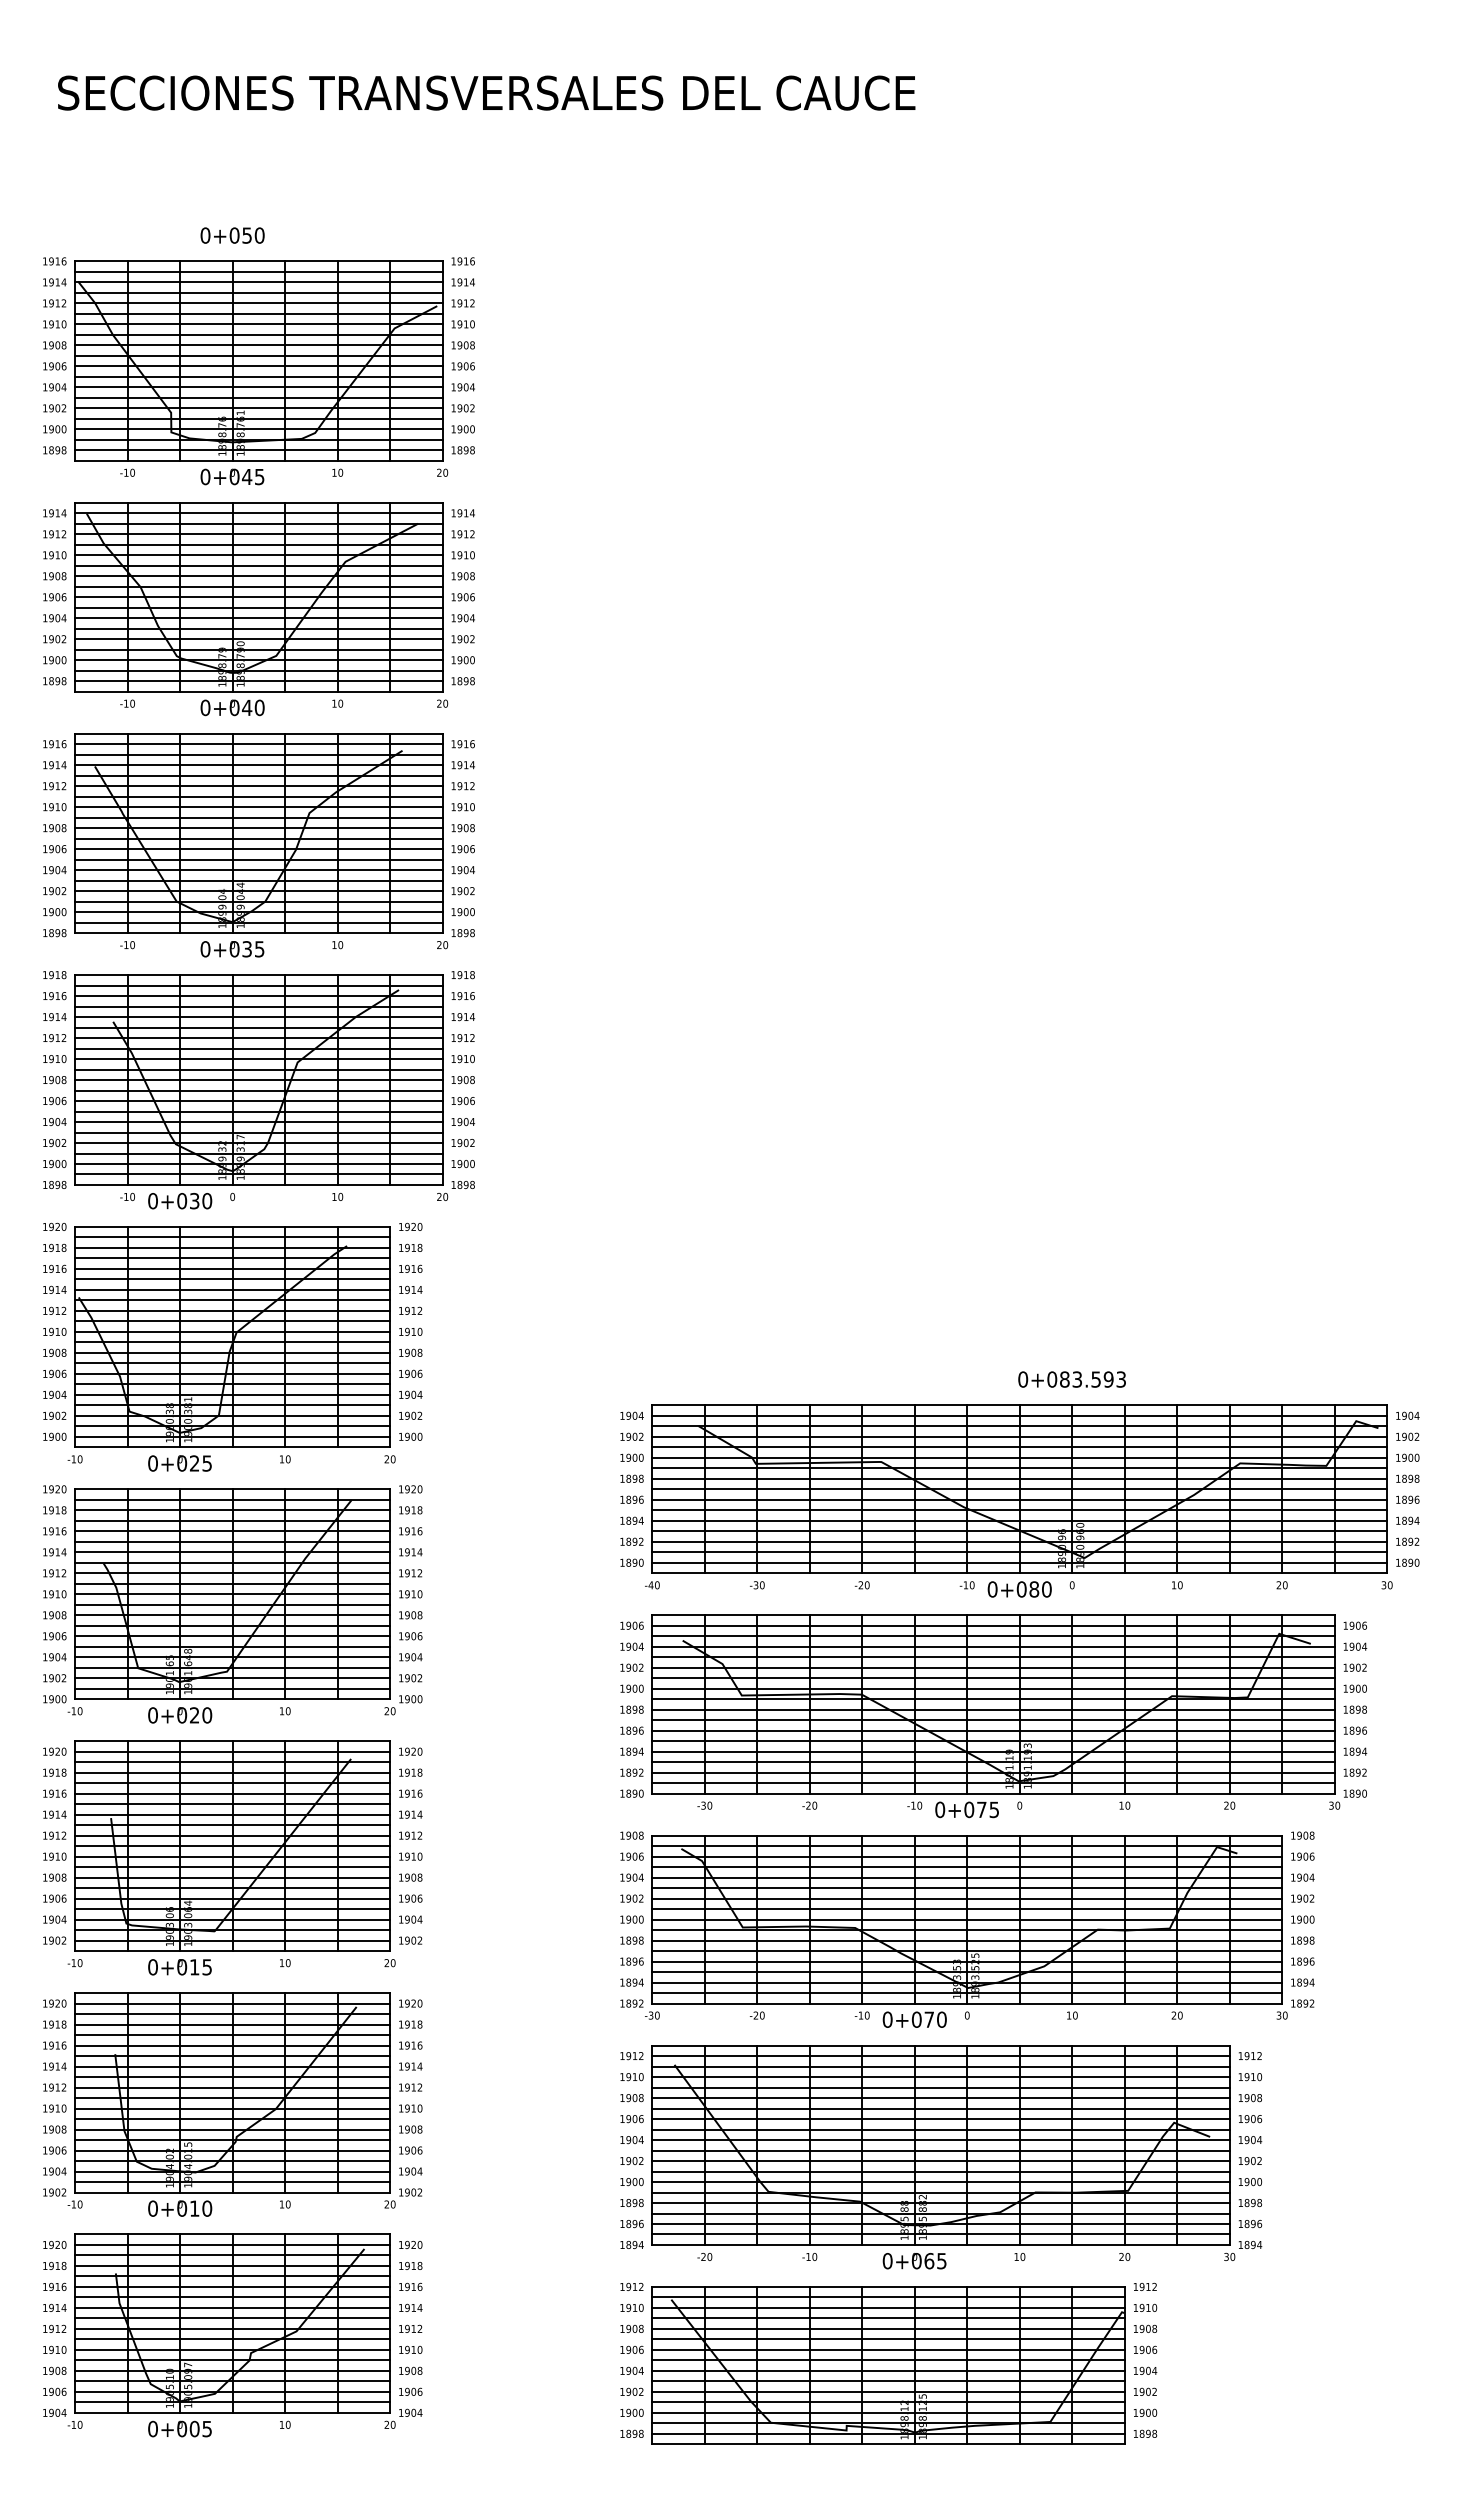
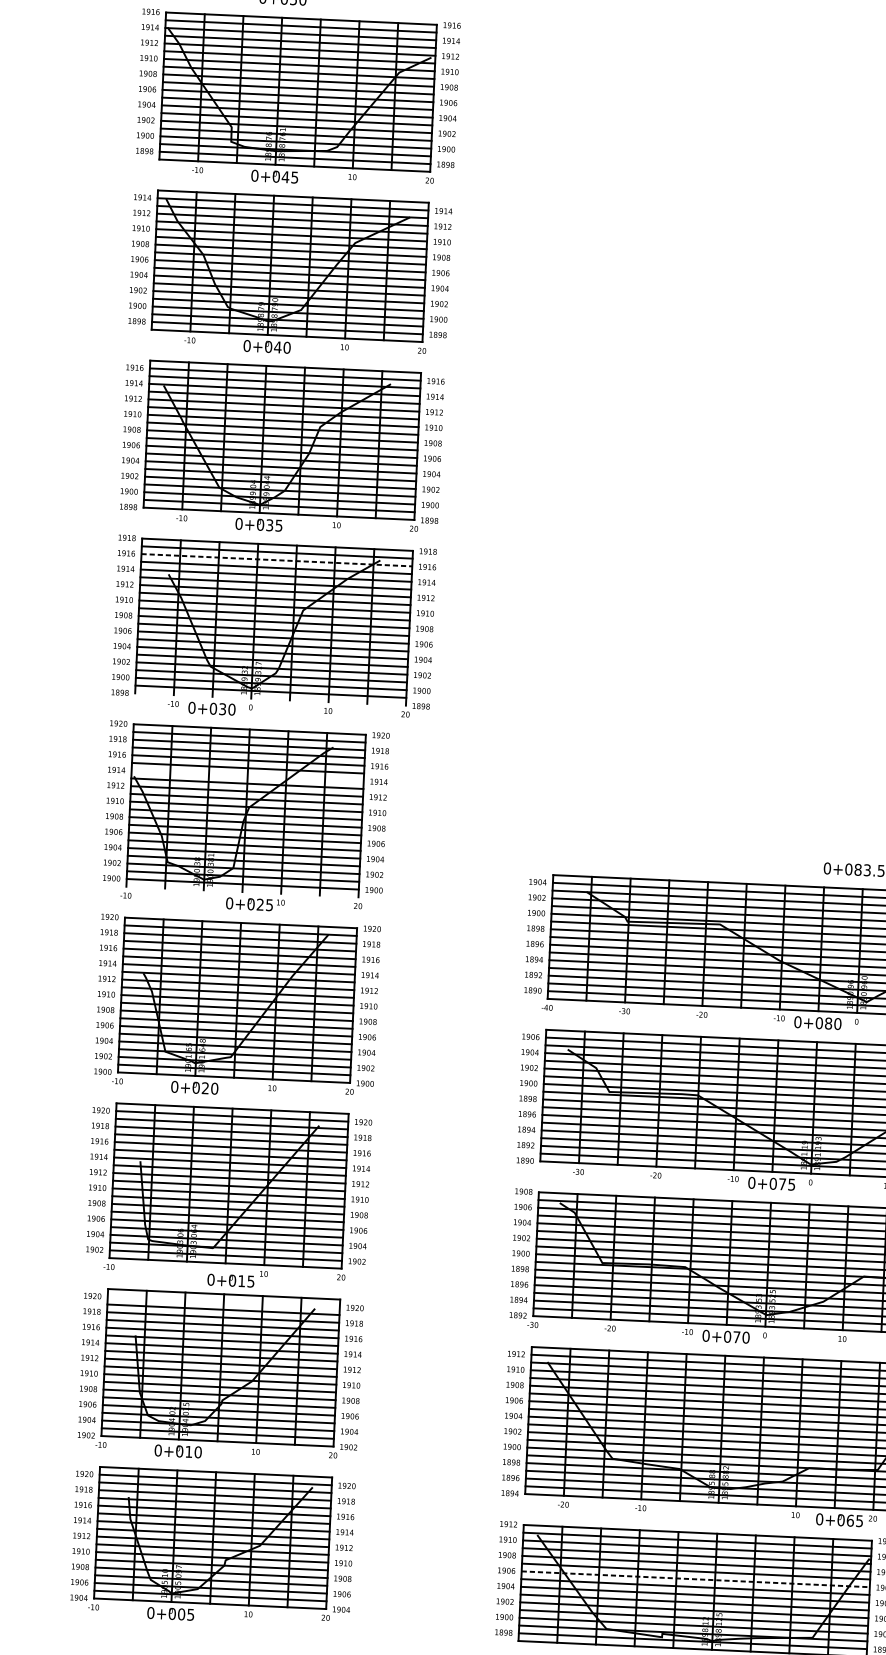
line: (258, 996) -> (276, 560), solid -> dashed
line: (258, 1184) -> (270, 699), removed
line: (232, 1289) -> (247, 775), removed
line: (232, 1447) -> (242, 892), removed
text: (179, 1463) -> (249, 904), moved
text: (179, 1967) -> (230, 1280), moved
line: (232, 2003) -> (223, 1301), removed
text: (914, 2261) -> (839, 1520), moved
line: (889, 2349) -> (696, 1579), solid -> dashed

